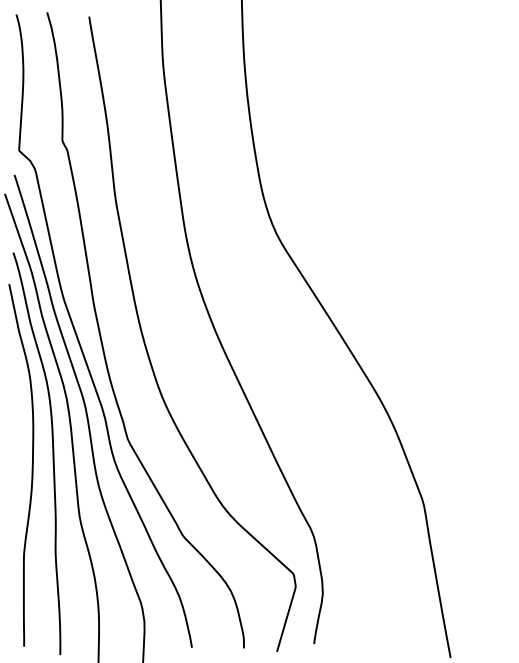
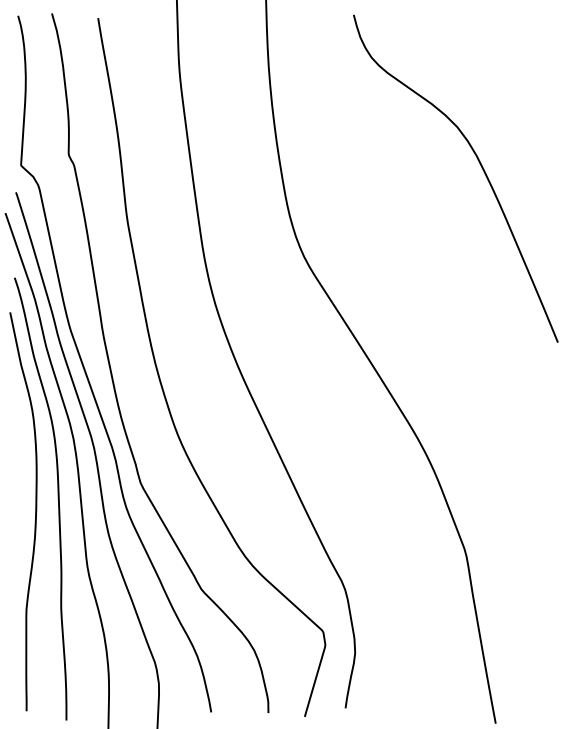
curve: (436, 151) -> (480, 166), added

